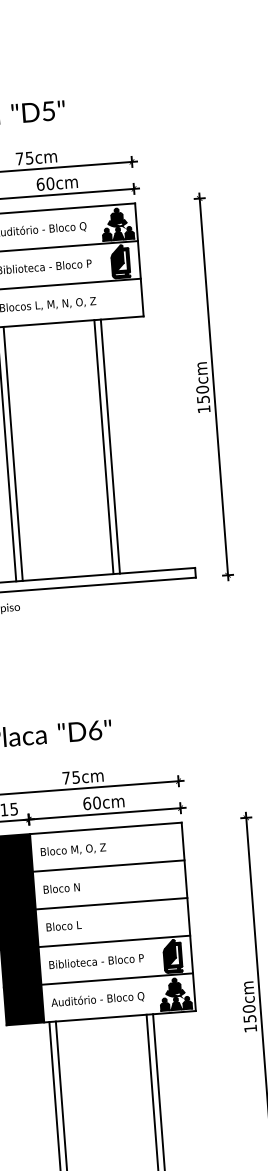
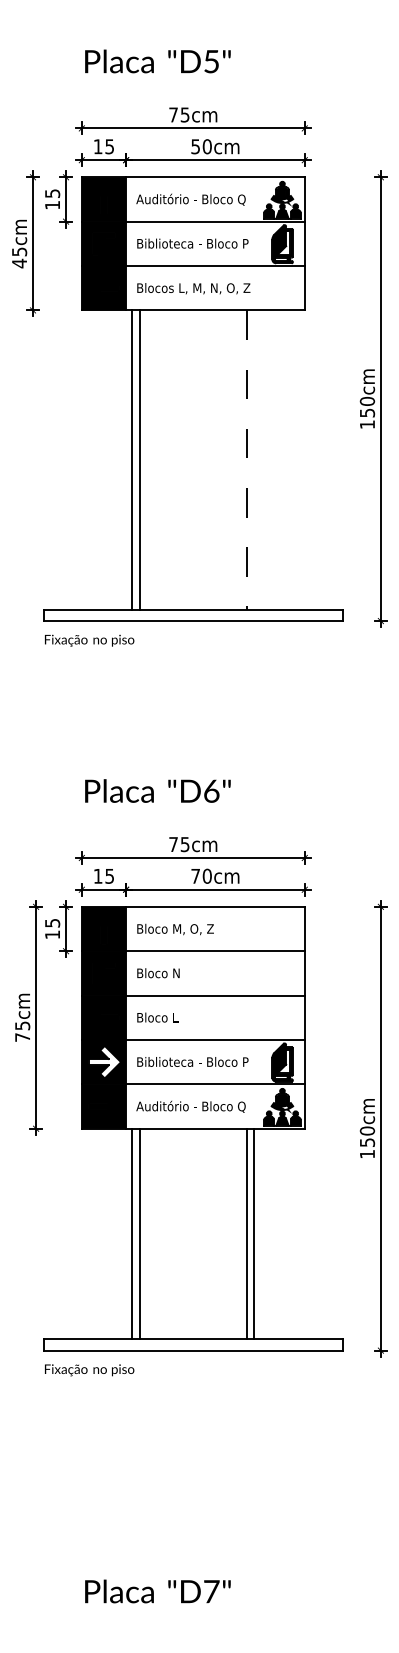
text: (40, 184) -> (195, 146), 60cm -> 50cm
line: (110, 446) -> (254, 459), removed
line: (103, 447) -> (246, 460), solid -> dashed
text: (86, 803) -> (195, 875), 60cm -> 70cm
fill: (21, 966) -> (104, 1061), removed

